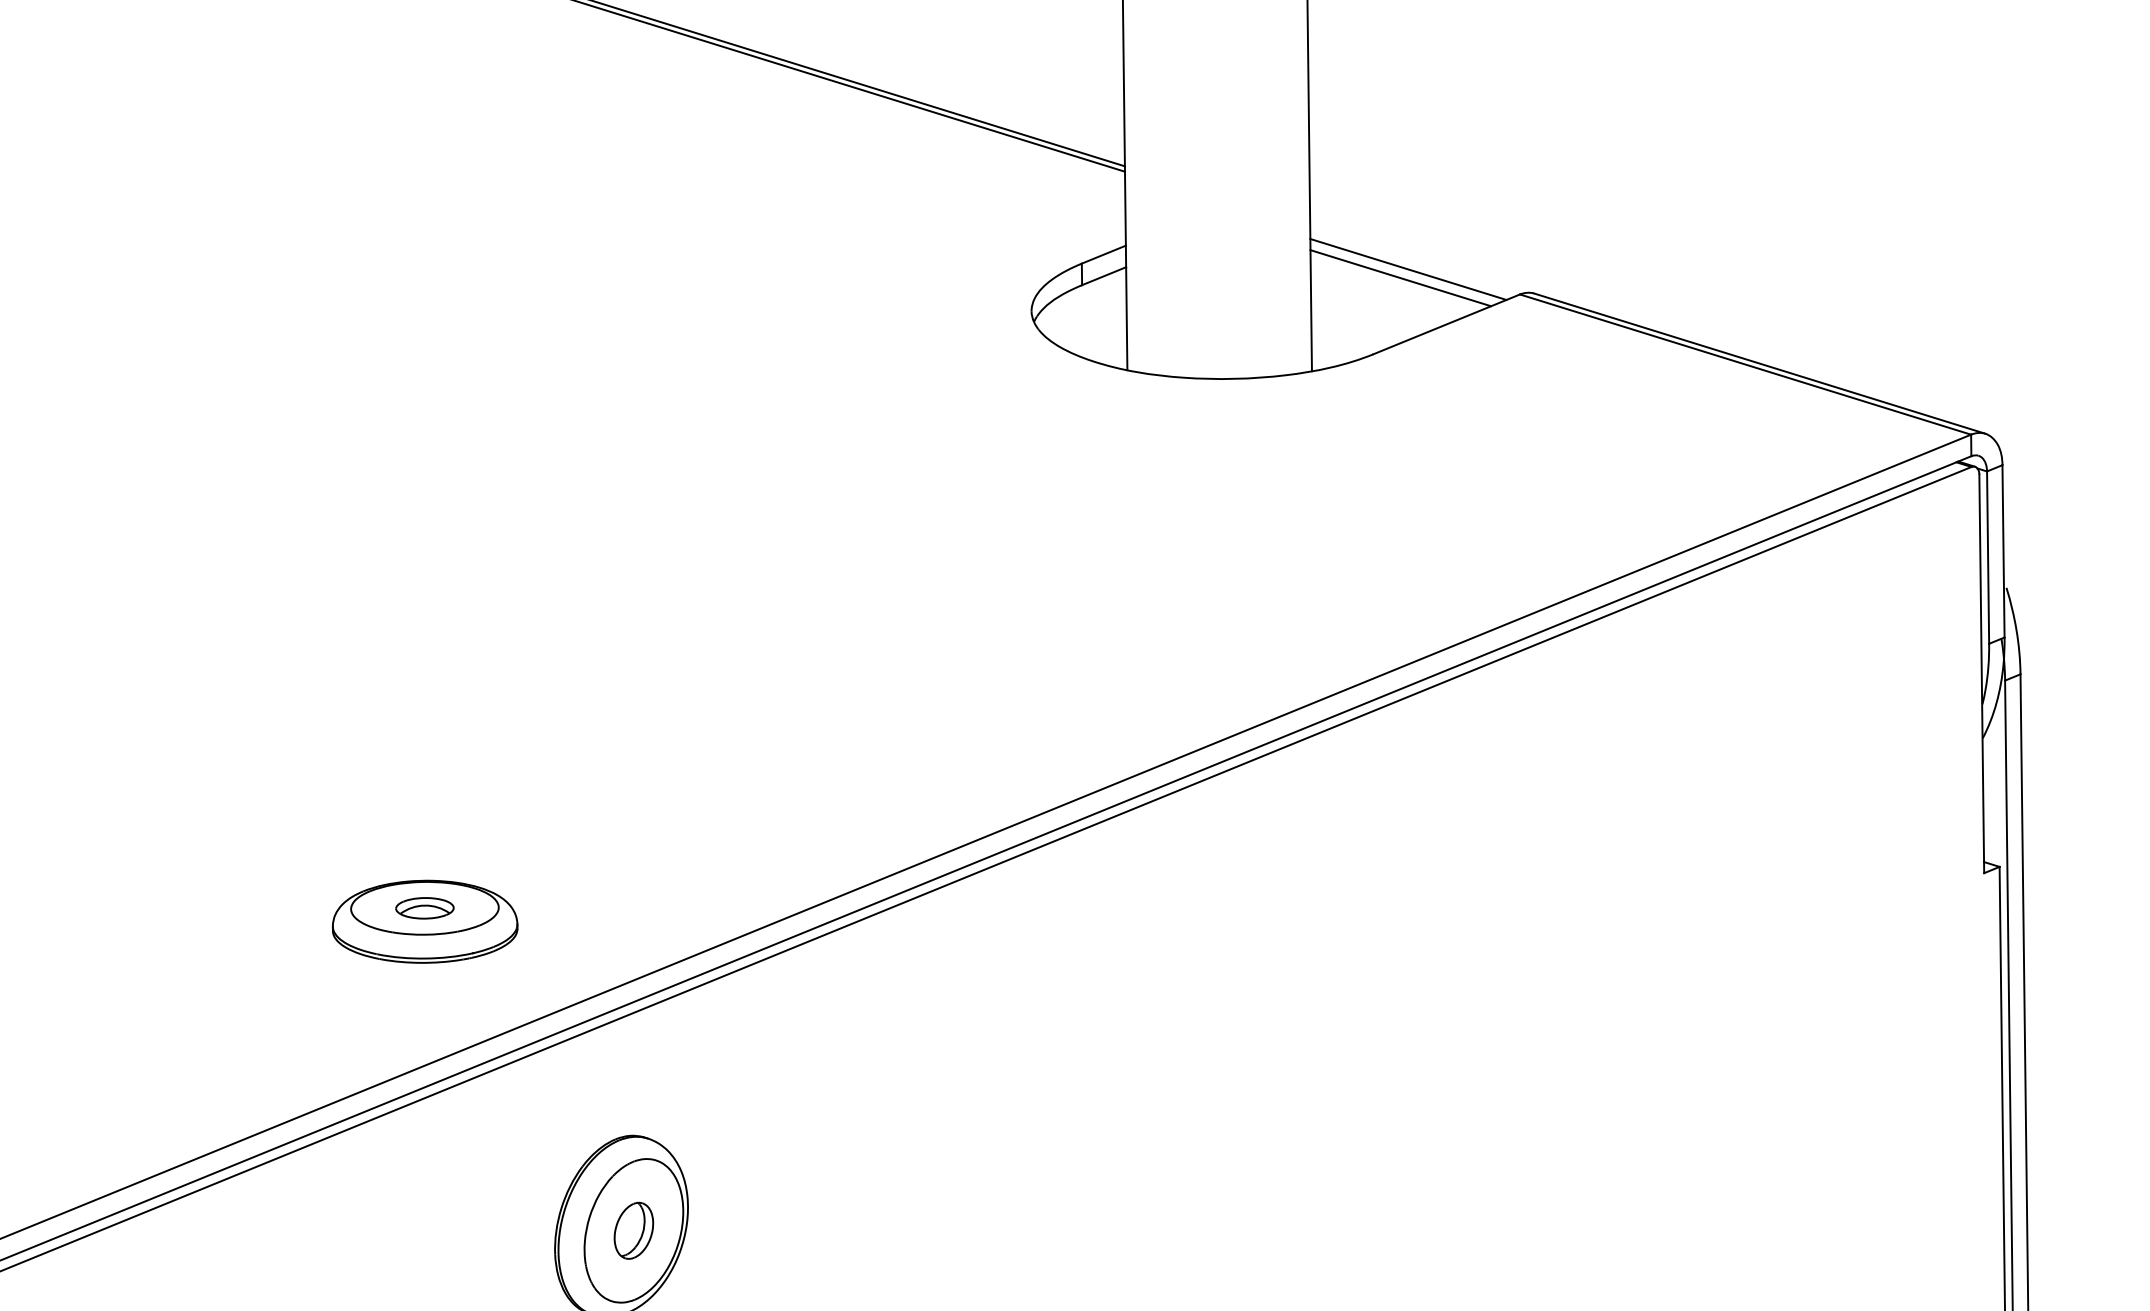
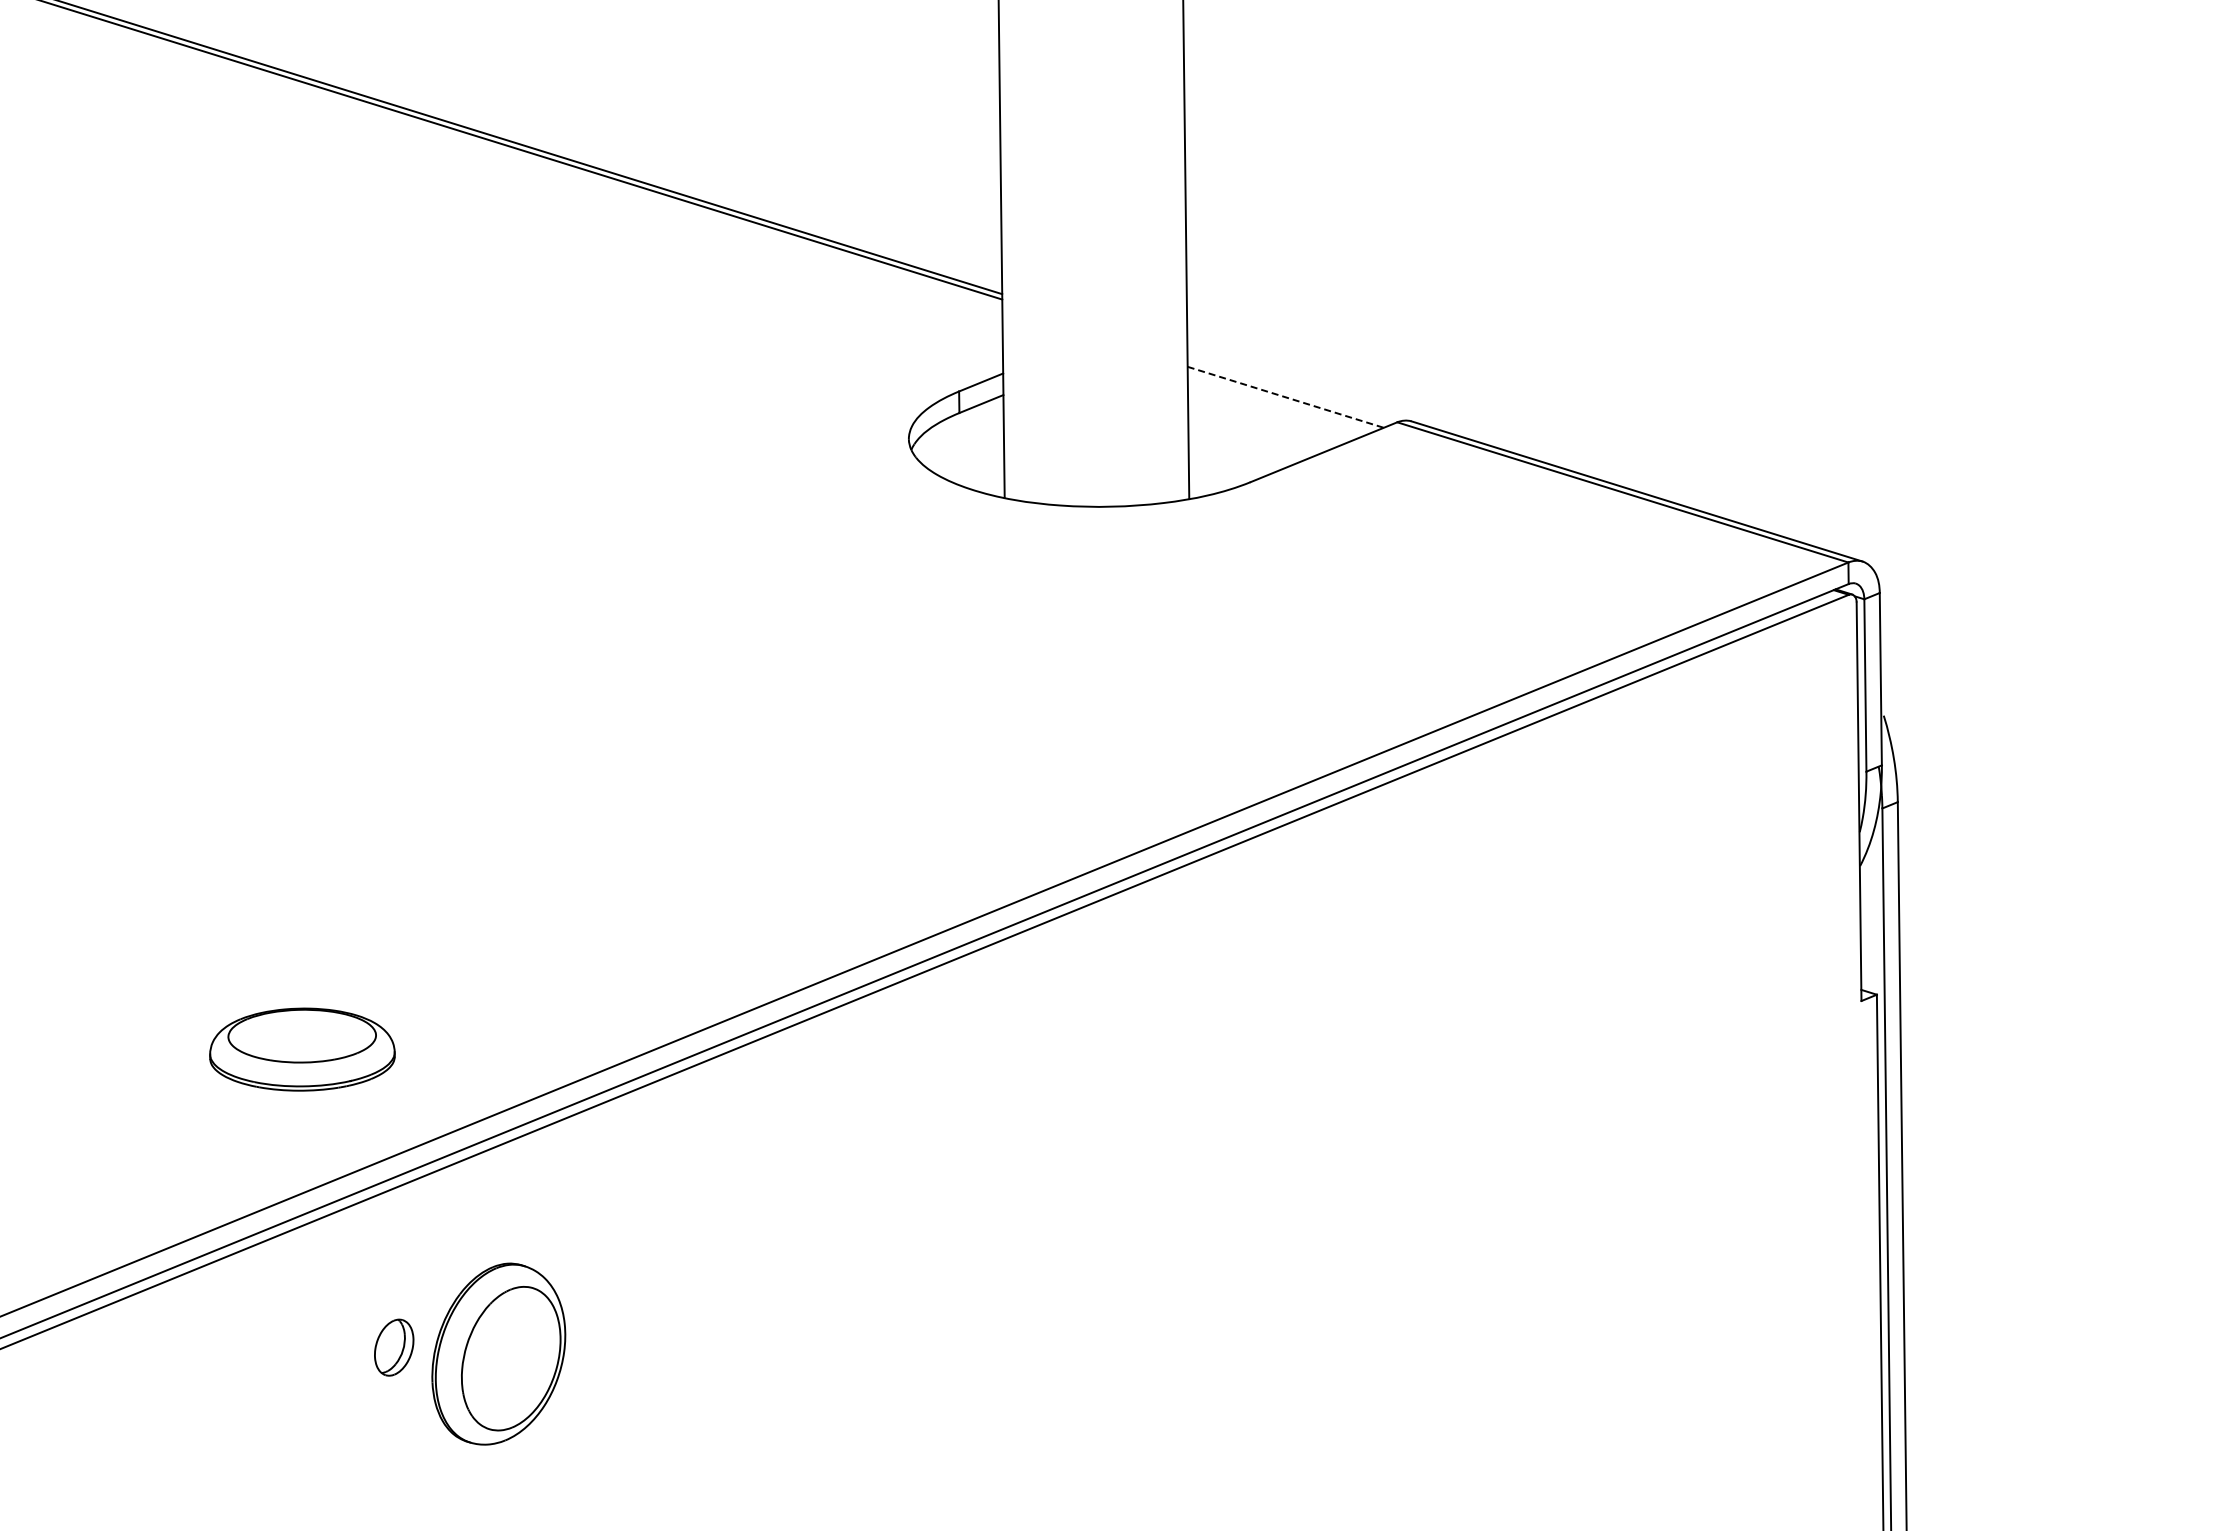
line: (1408, 269) -> (1285, 397), solid -> dashed
line: (1400, 277) -> (1277, 405), removed
part: (424, 908) -> (301, 1036), removed
part: (634, 1230) -> (394, 1347), moved

